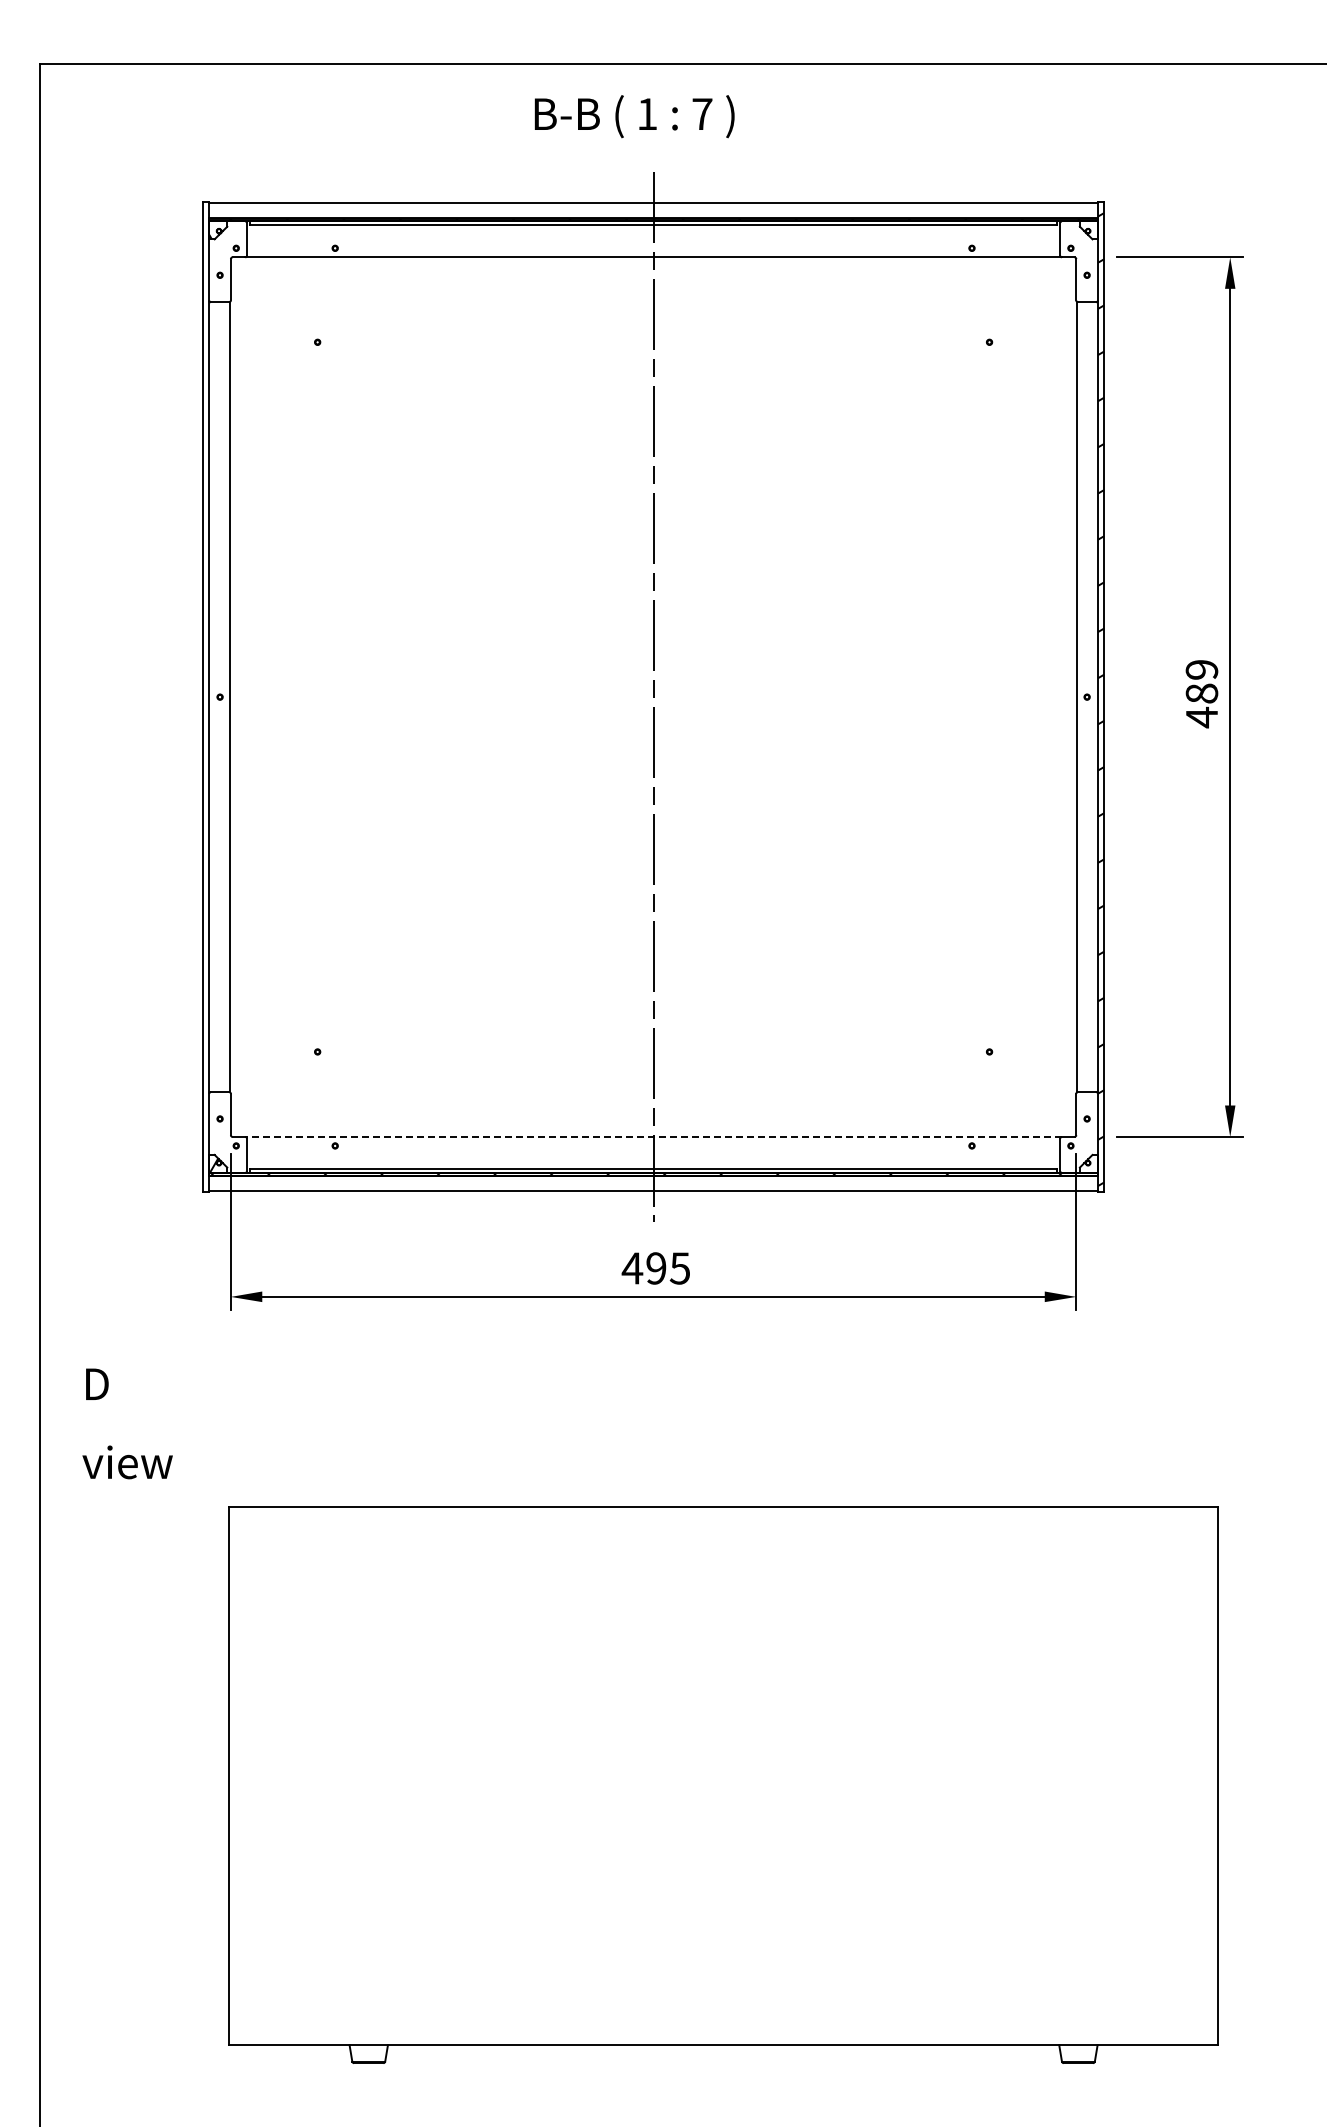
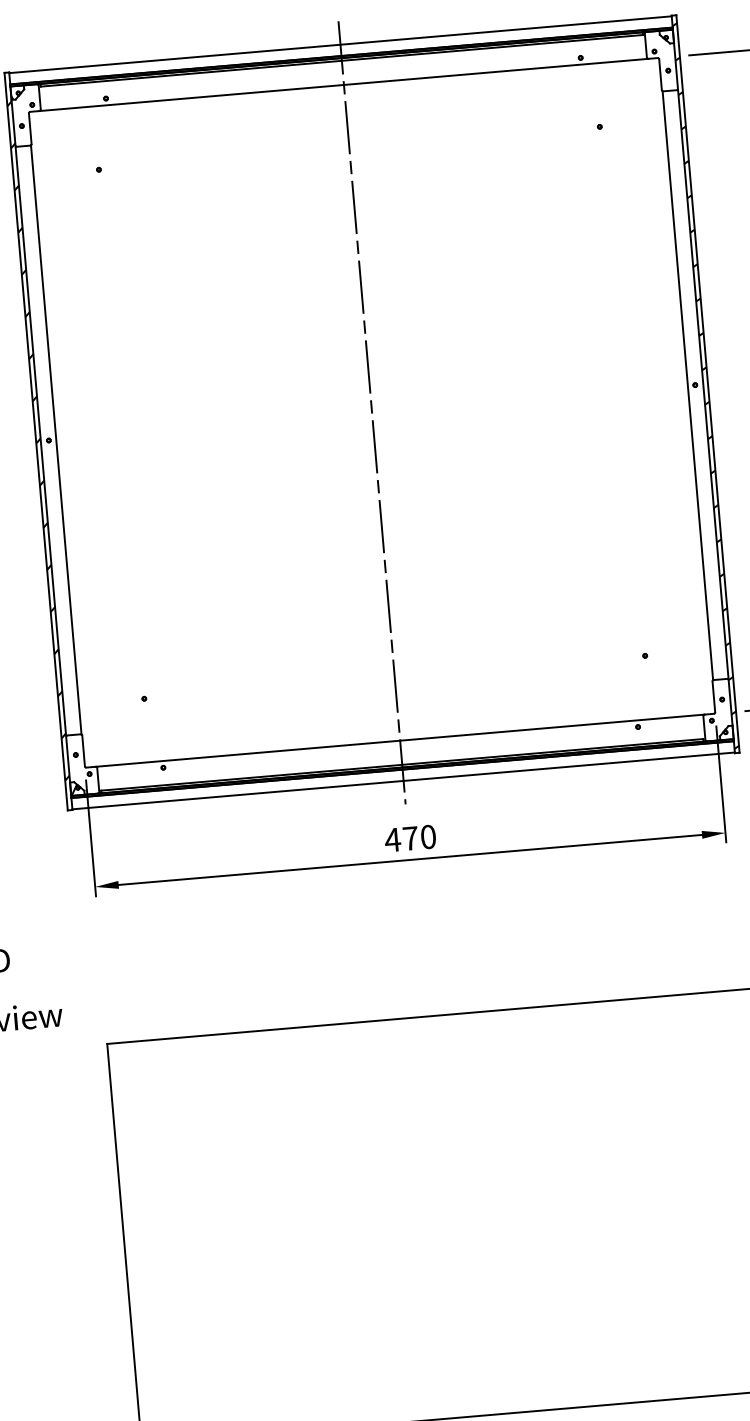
hatch: (205, 696) -> (37, 440), added
line: (653, 1136) -> (400, 740), dashed -> solid
text: (668, 1268) -> (419, 837), 495 -> 470

